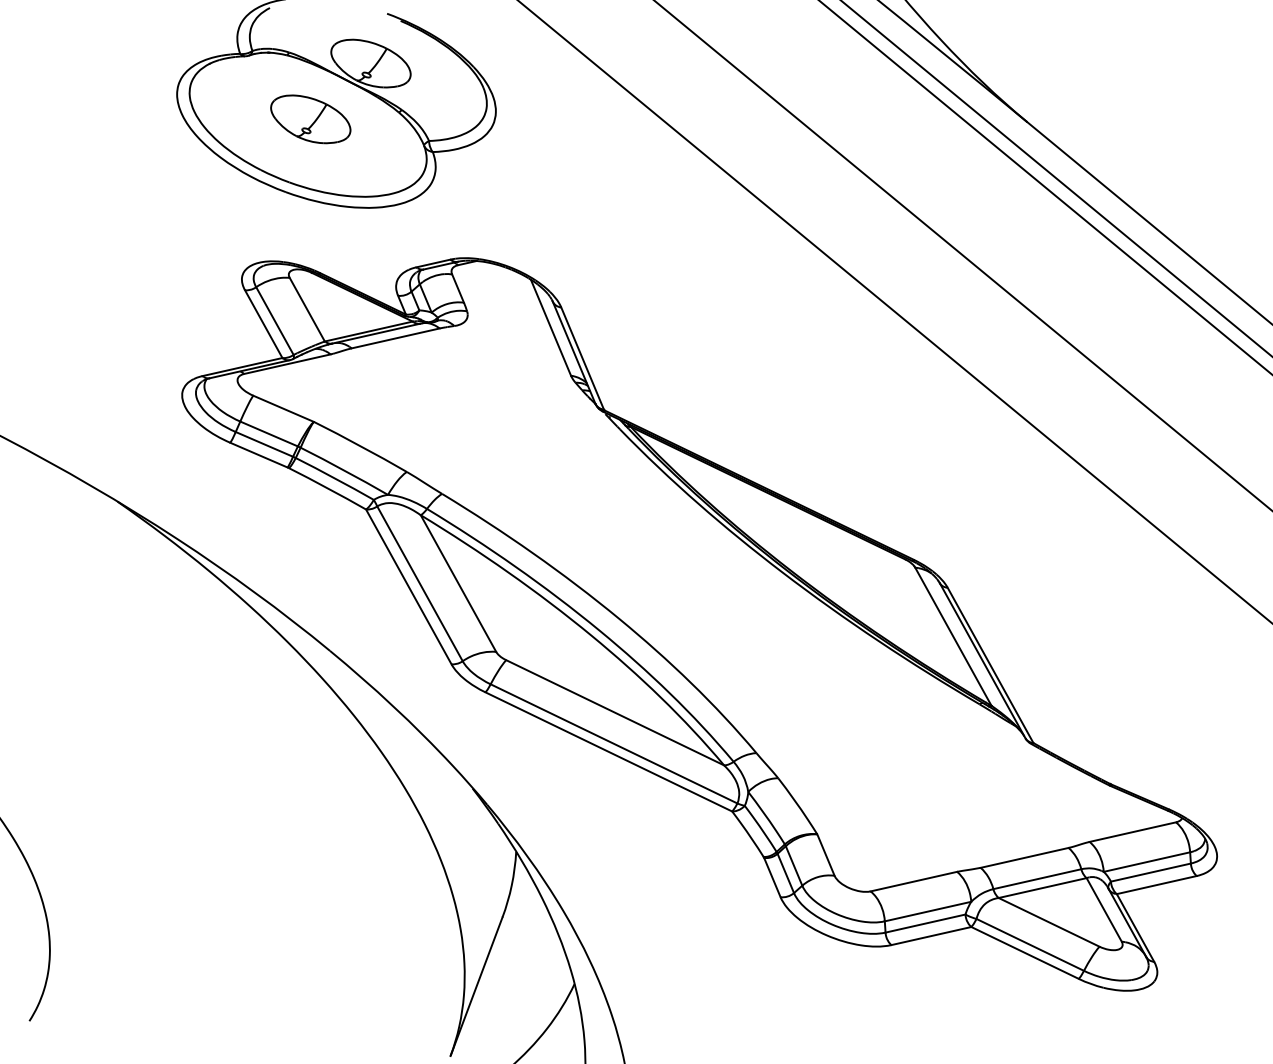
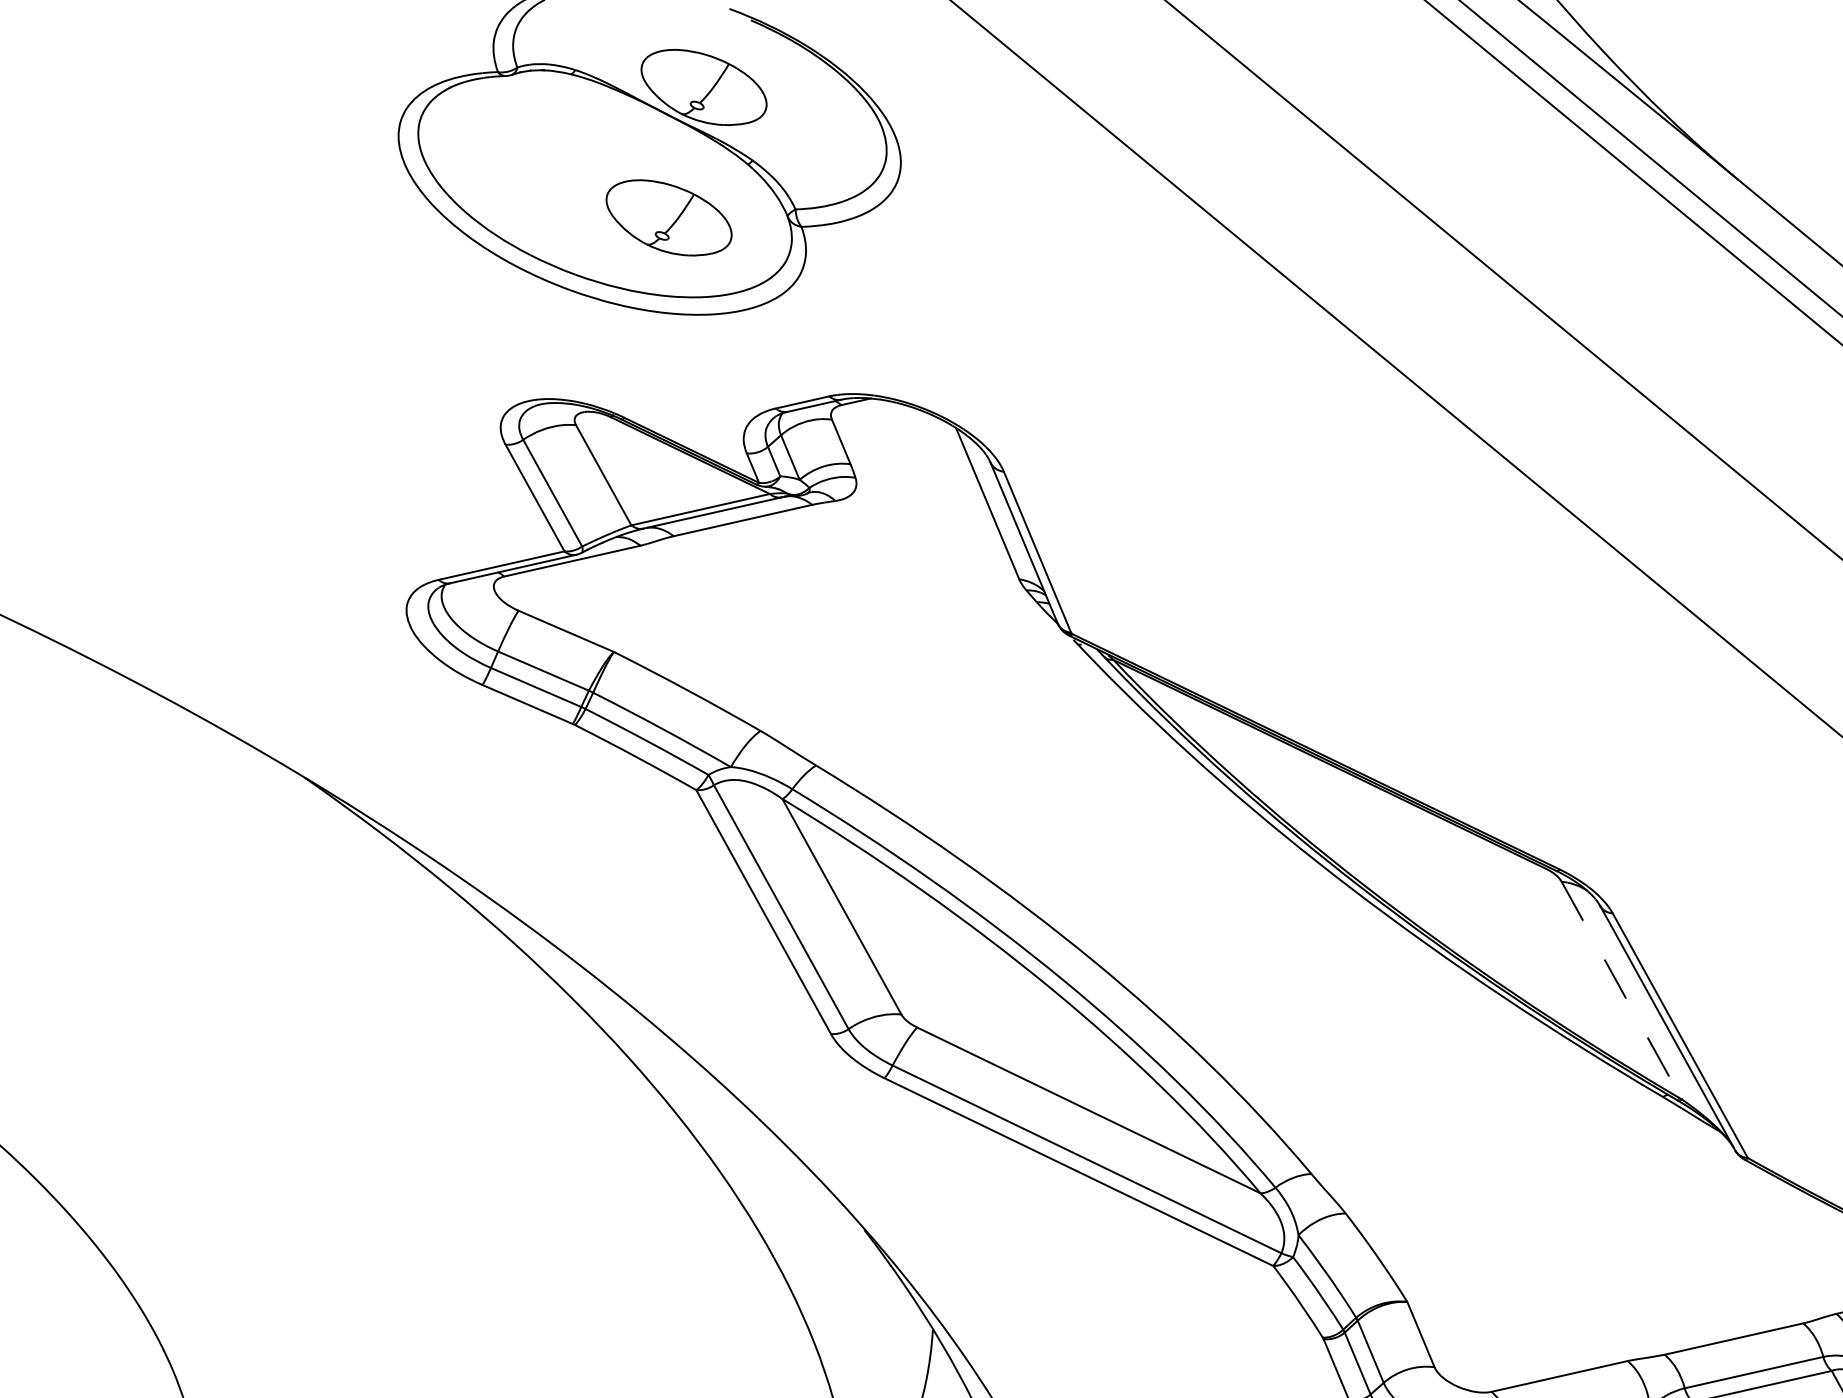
part: (310, 119) -> (668, 218), moved
line: (953, 636) -> (1621, 990), solid -> dashed

